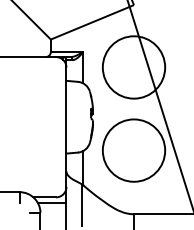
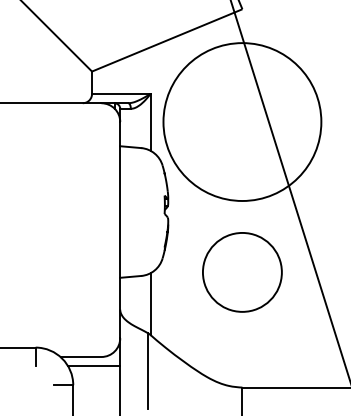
circle: (133, 67) -> (241, 122), size x1.4
circle: (133, 150) -> (241, 272), size x0.7

